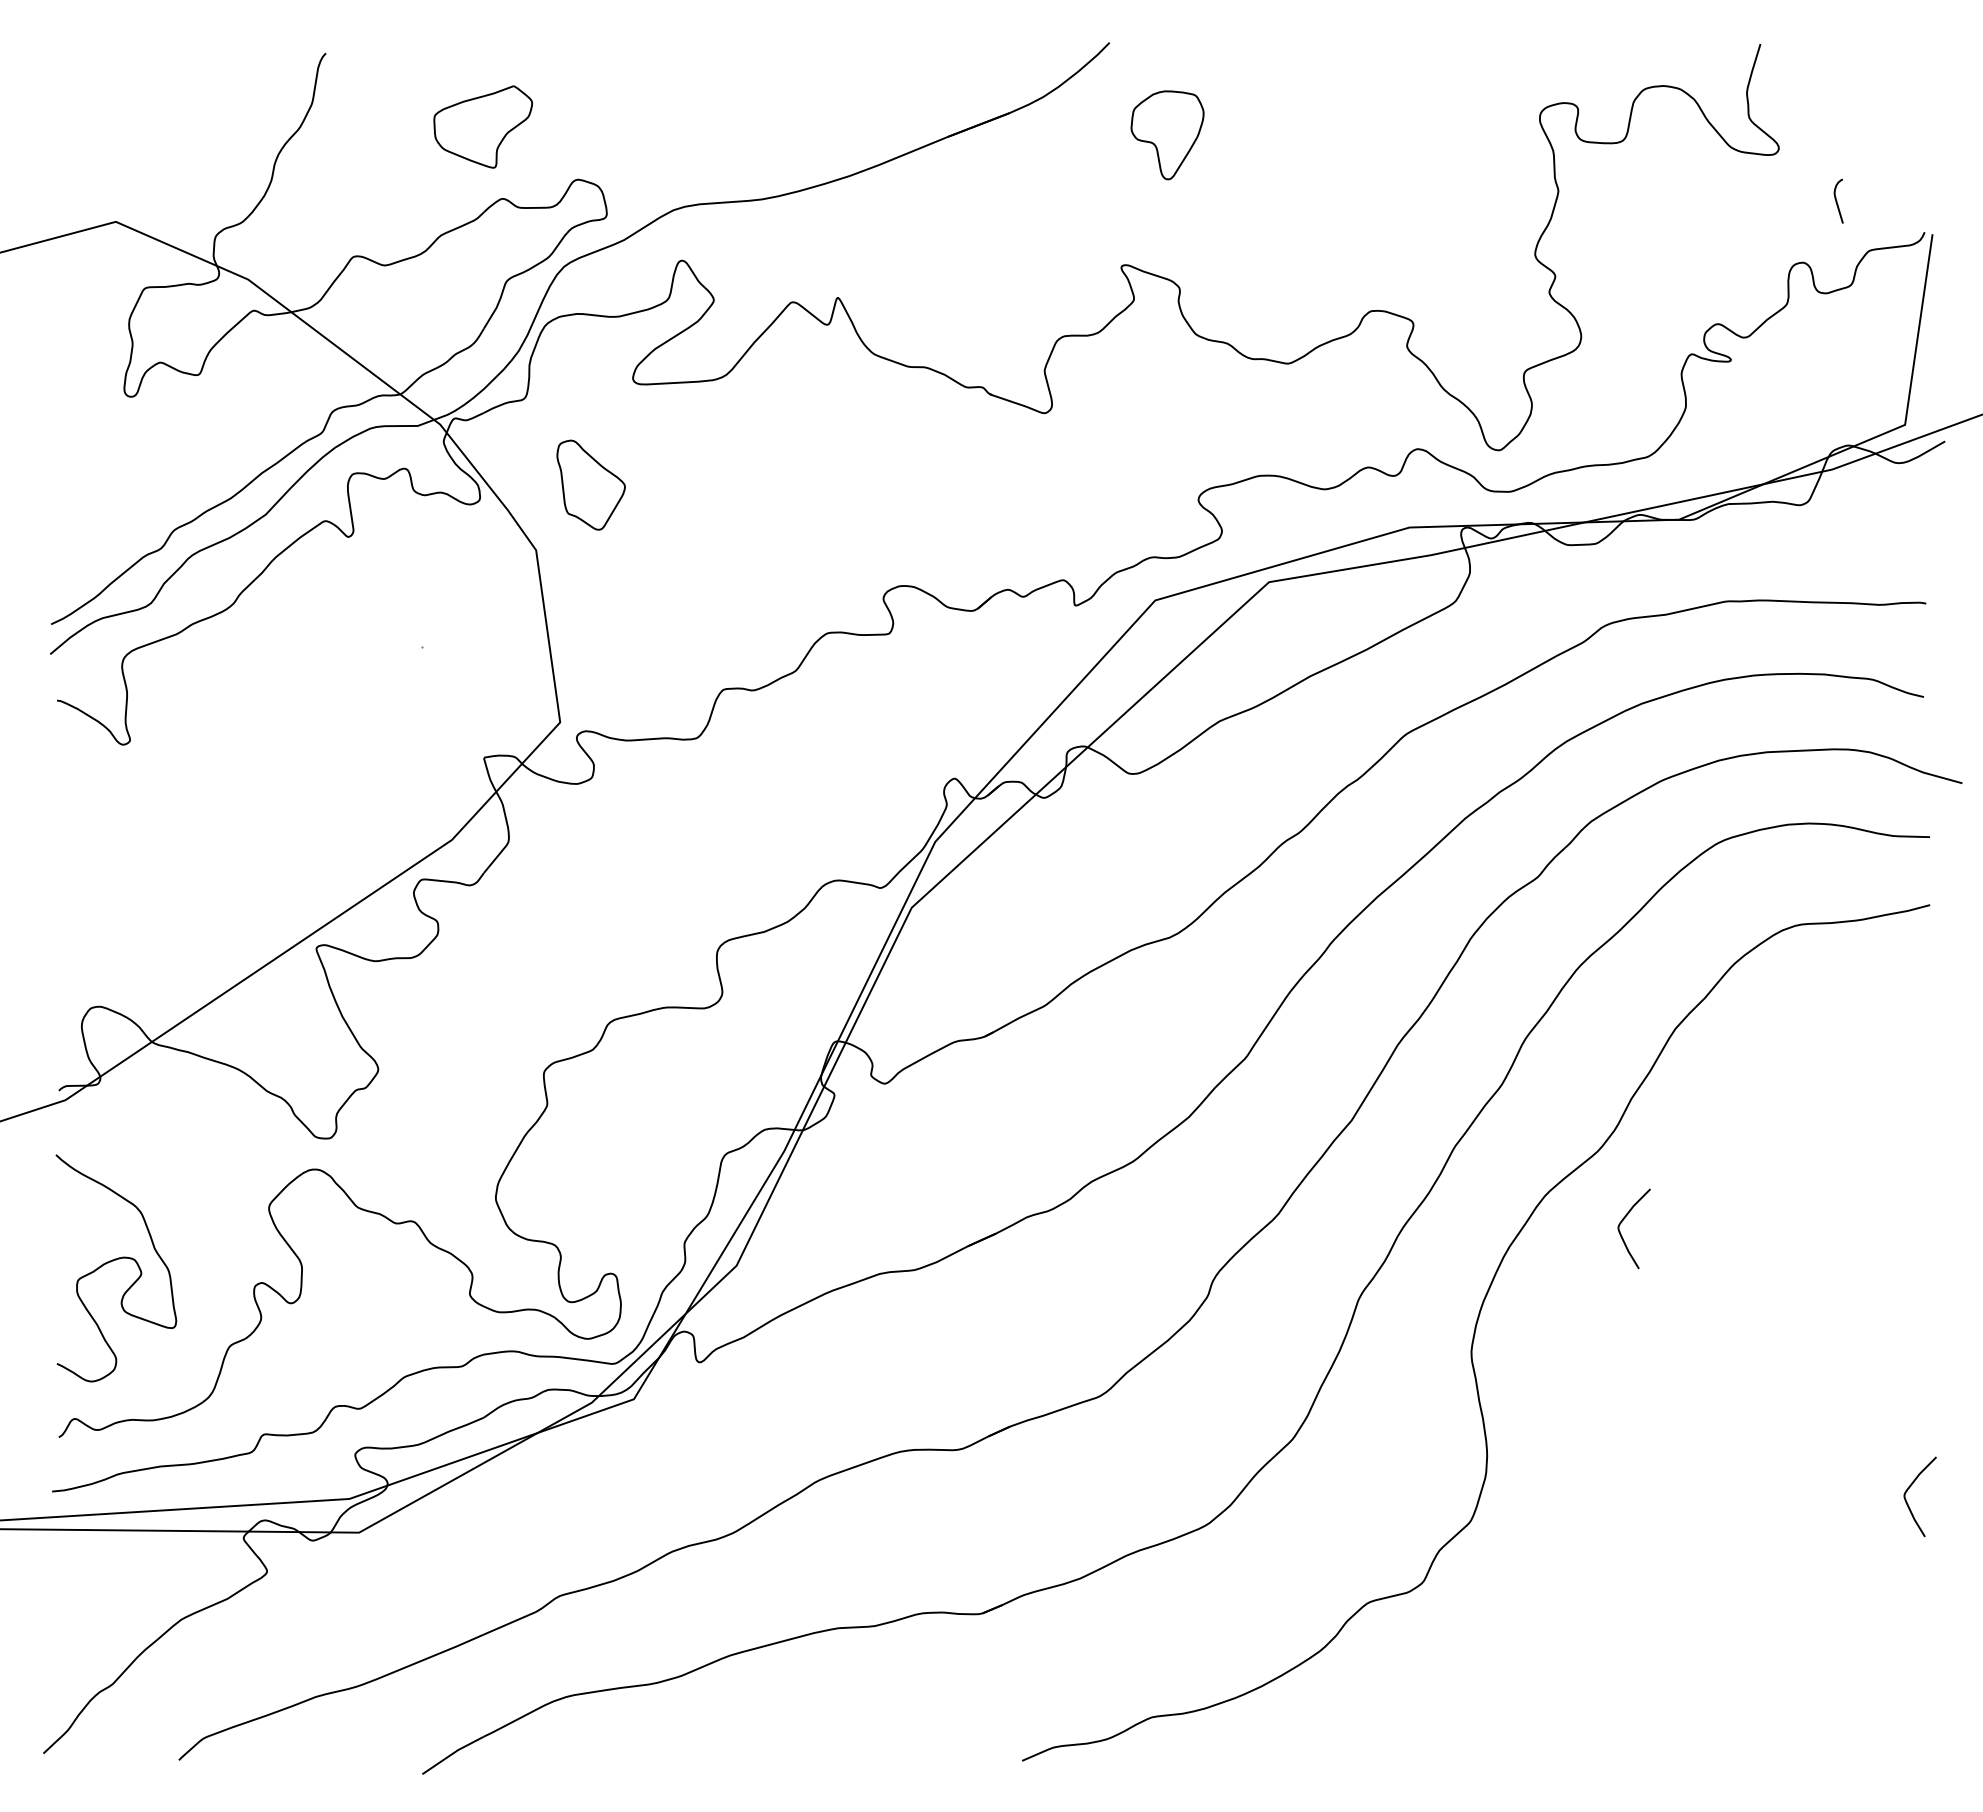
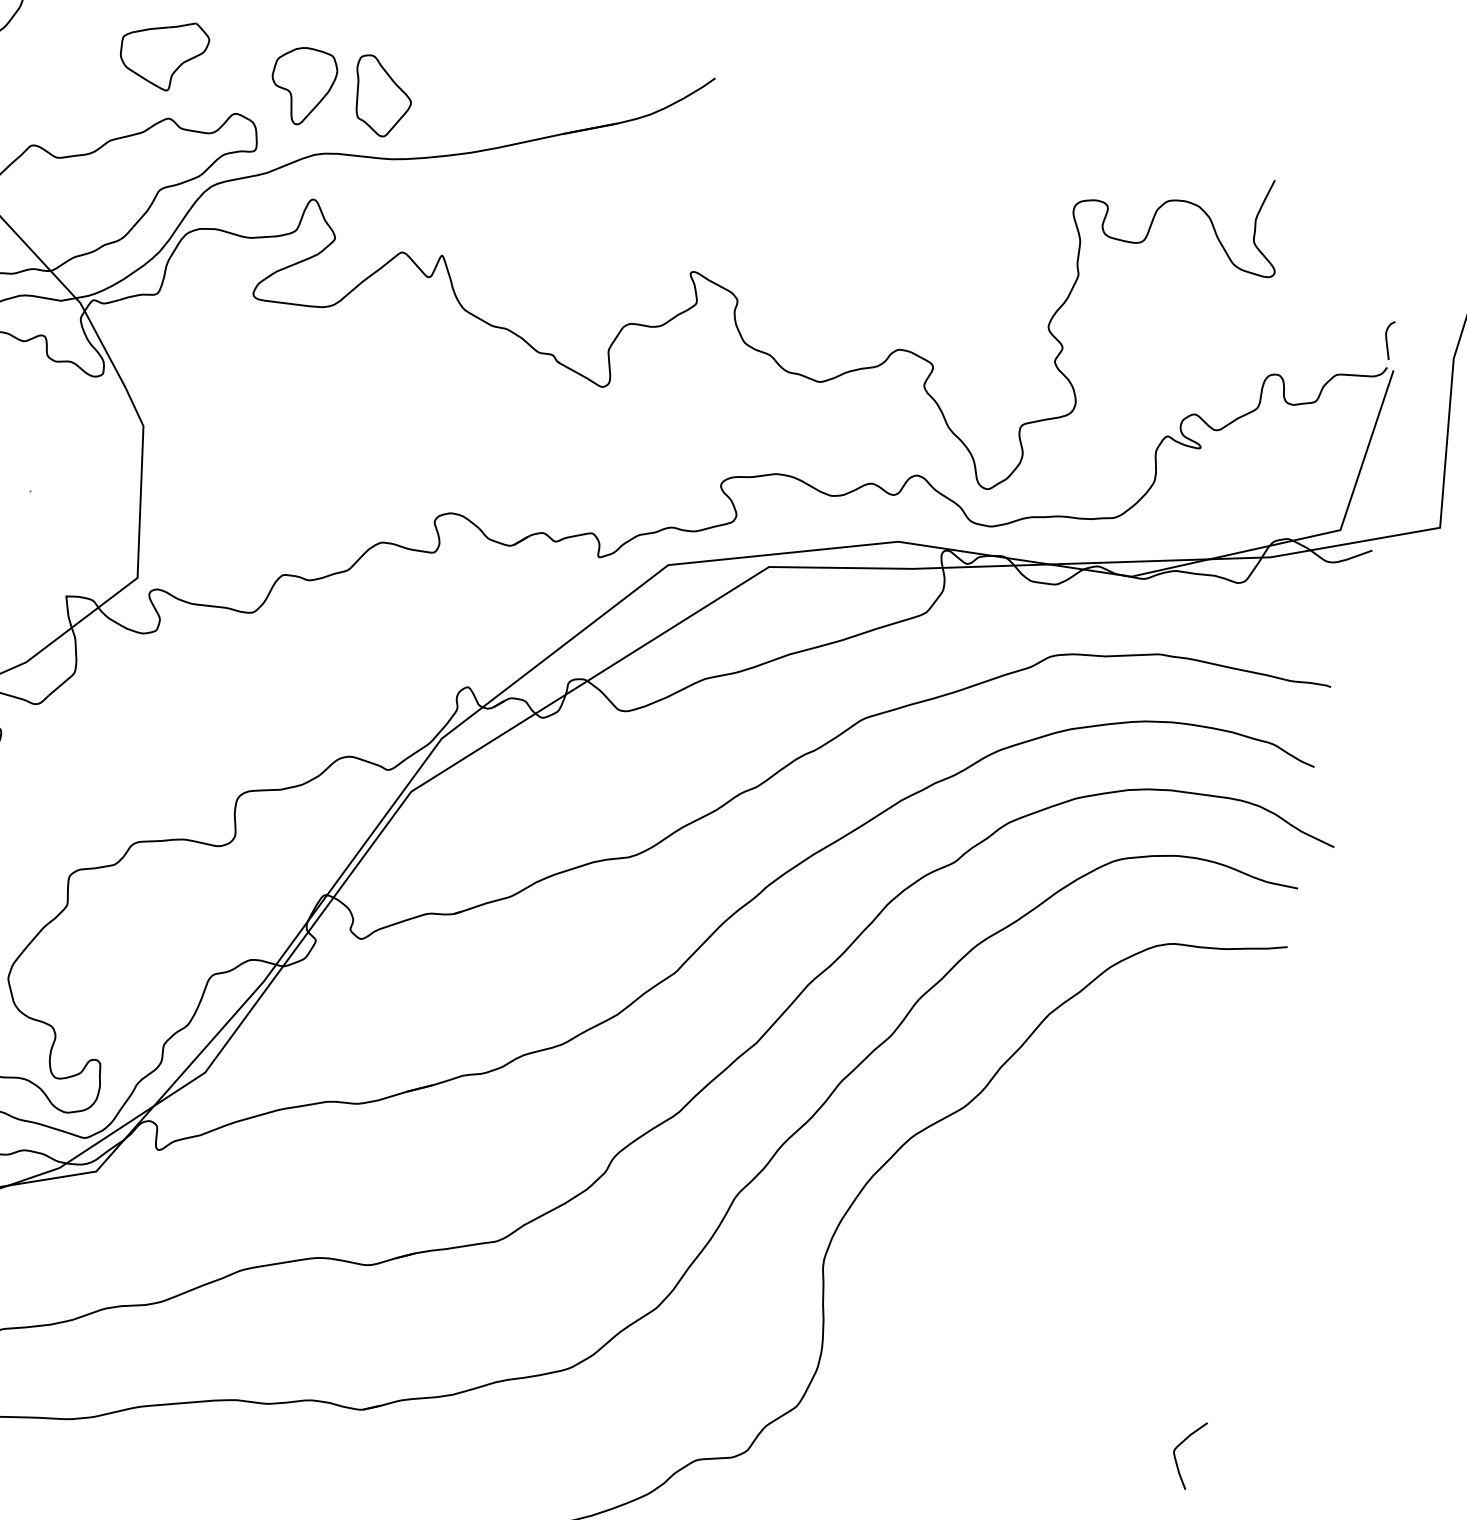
part: (1167, 135) -> (302, 86), moved
curve: (1837, 200) -> (1387, 339), moved
part: (590, 484) -> (381, 96), moved
curve: (1624, 1219) -> (976, 1170), removed

